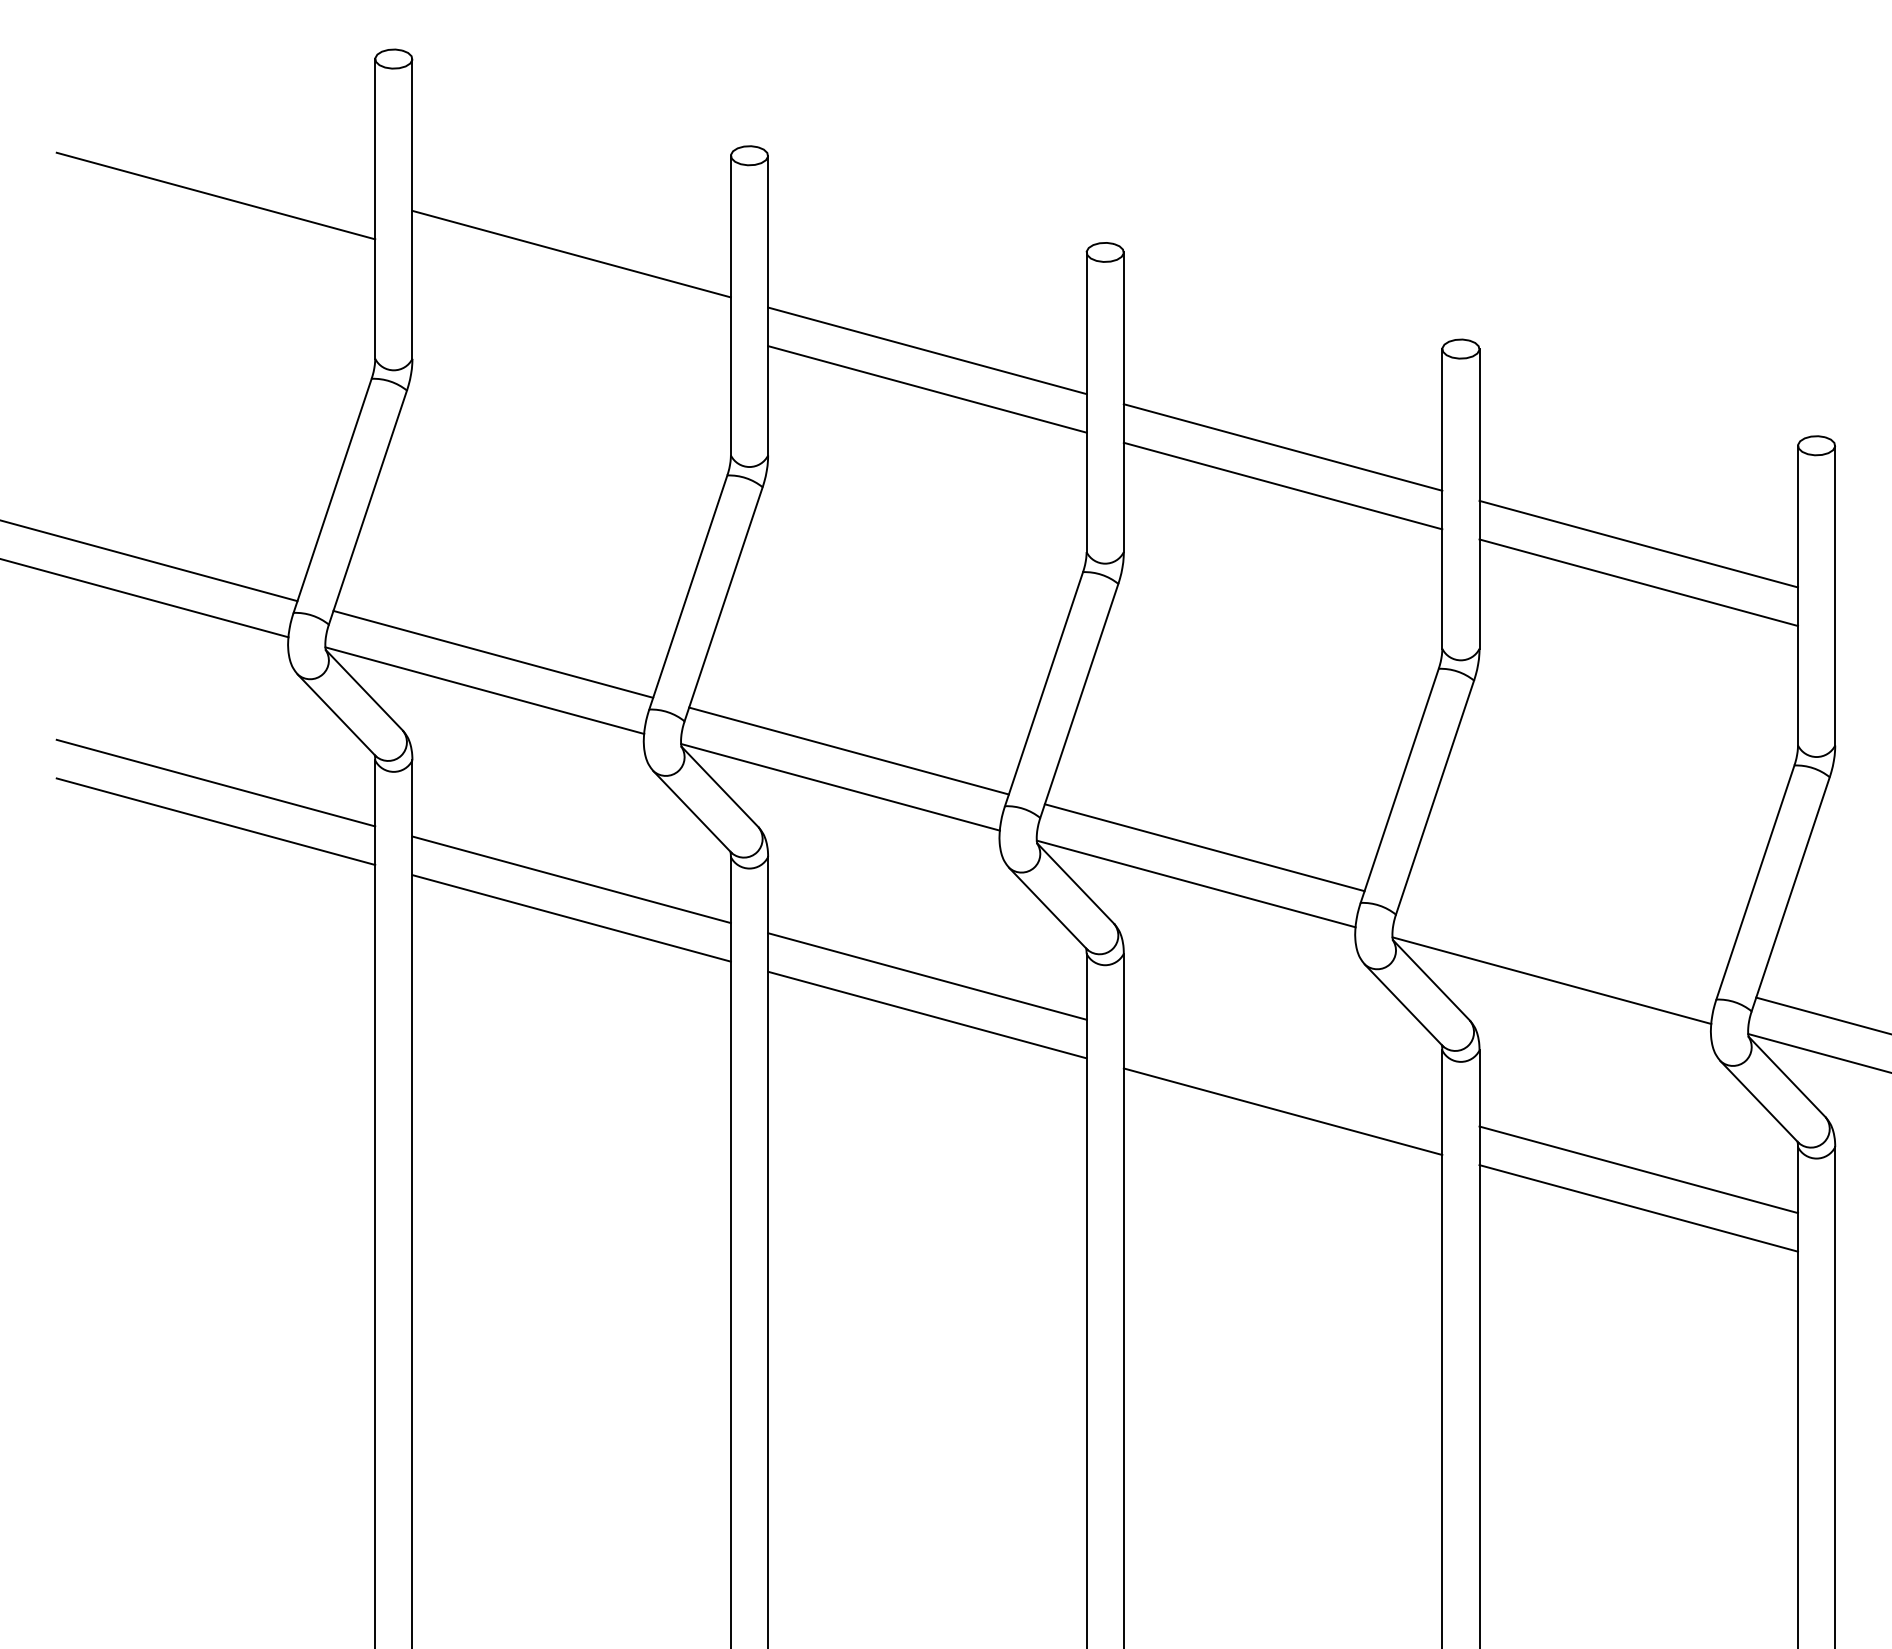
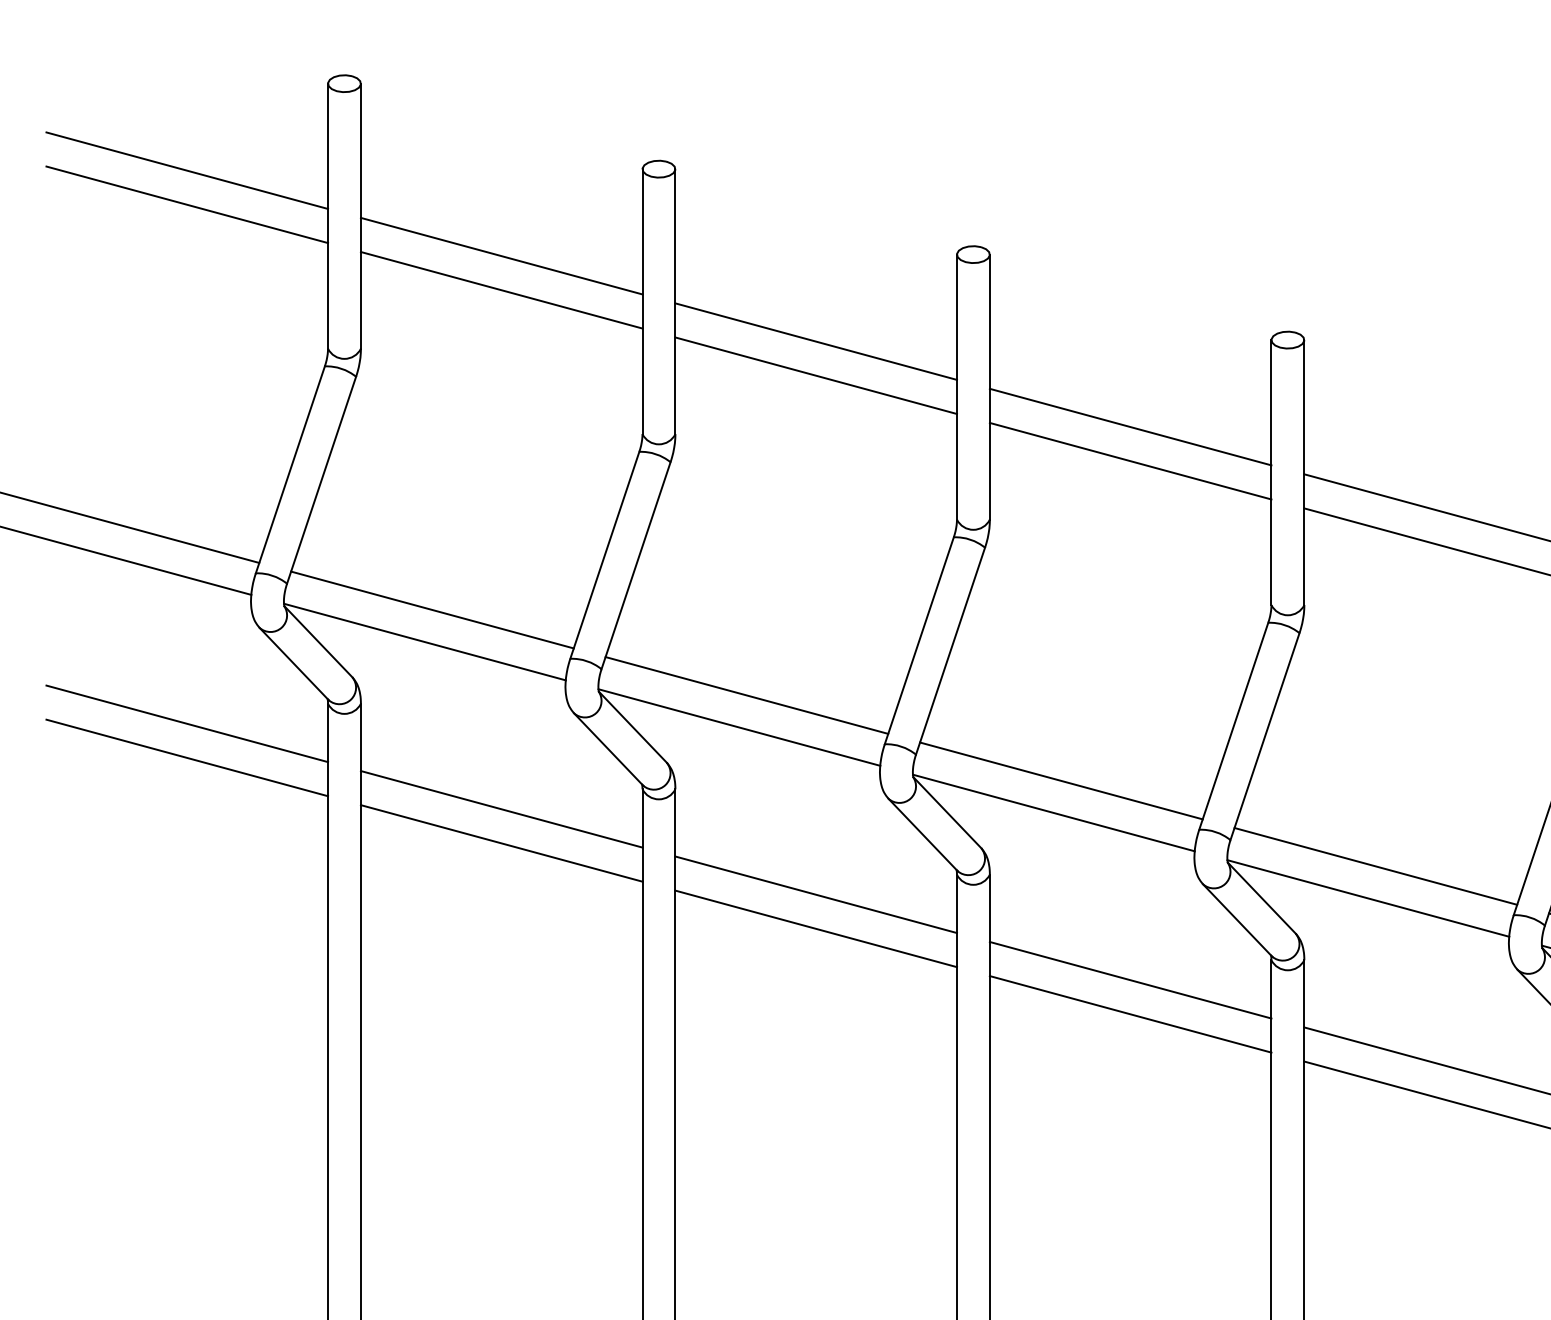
line: (215, 157) -> (186, 170), added
line: (571, 292) -> (501, 290), added
line: (1560, 943) -> (1375, 865), added
line: (1282, 1072) -> (1130, 979), added

